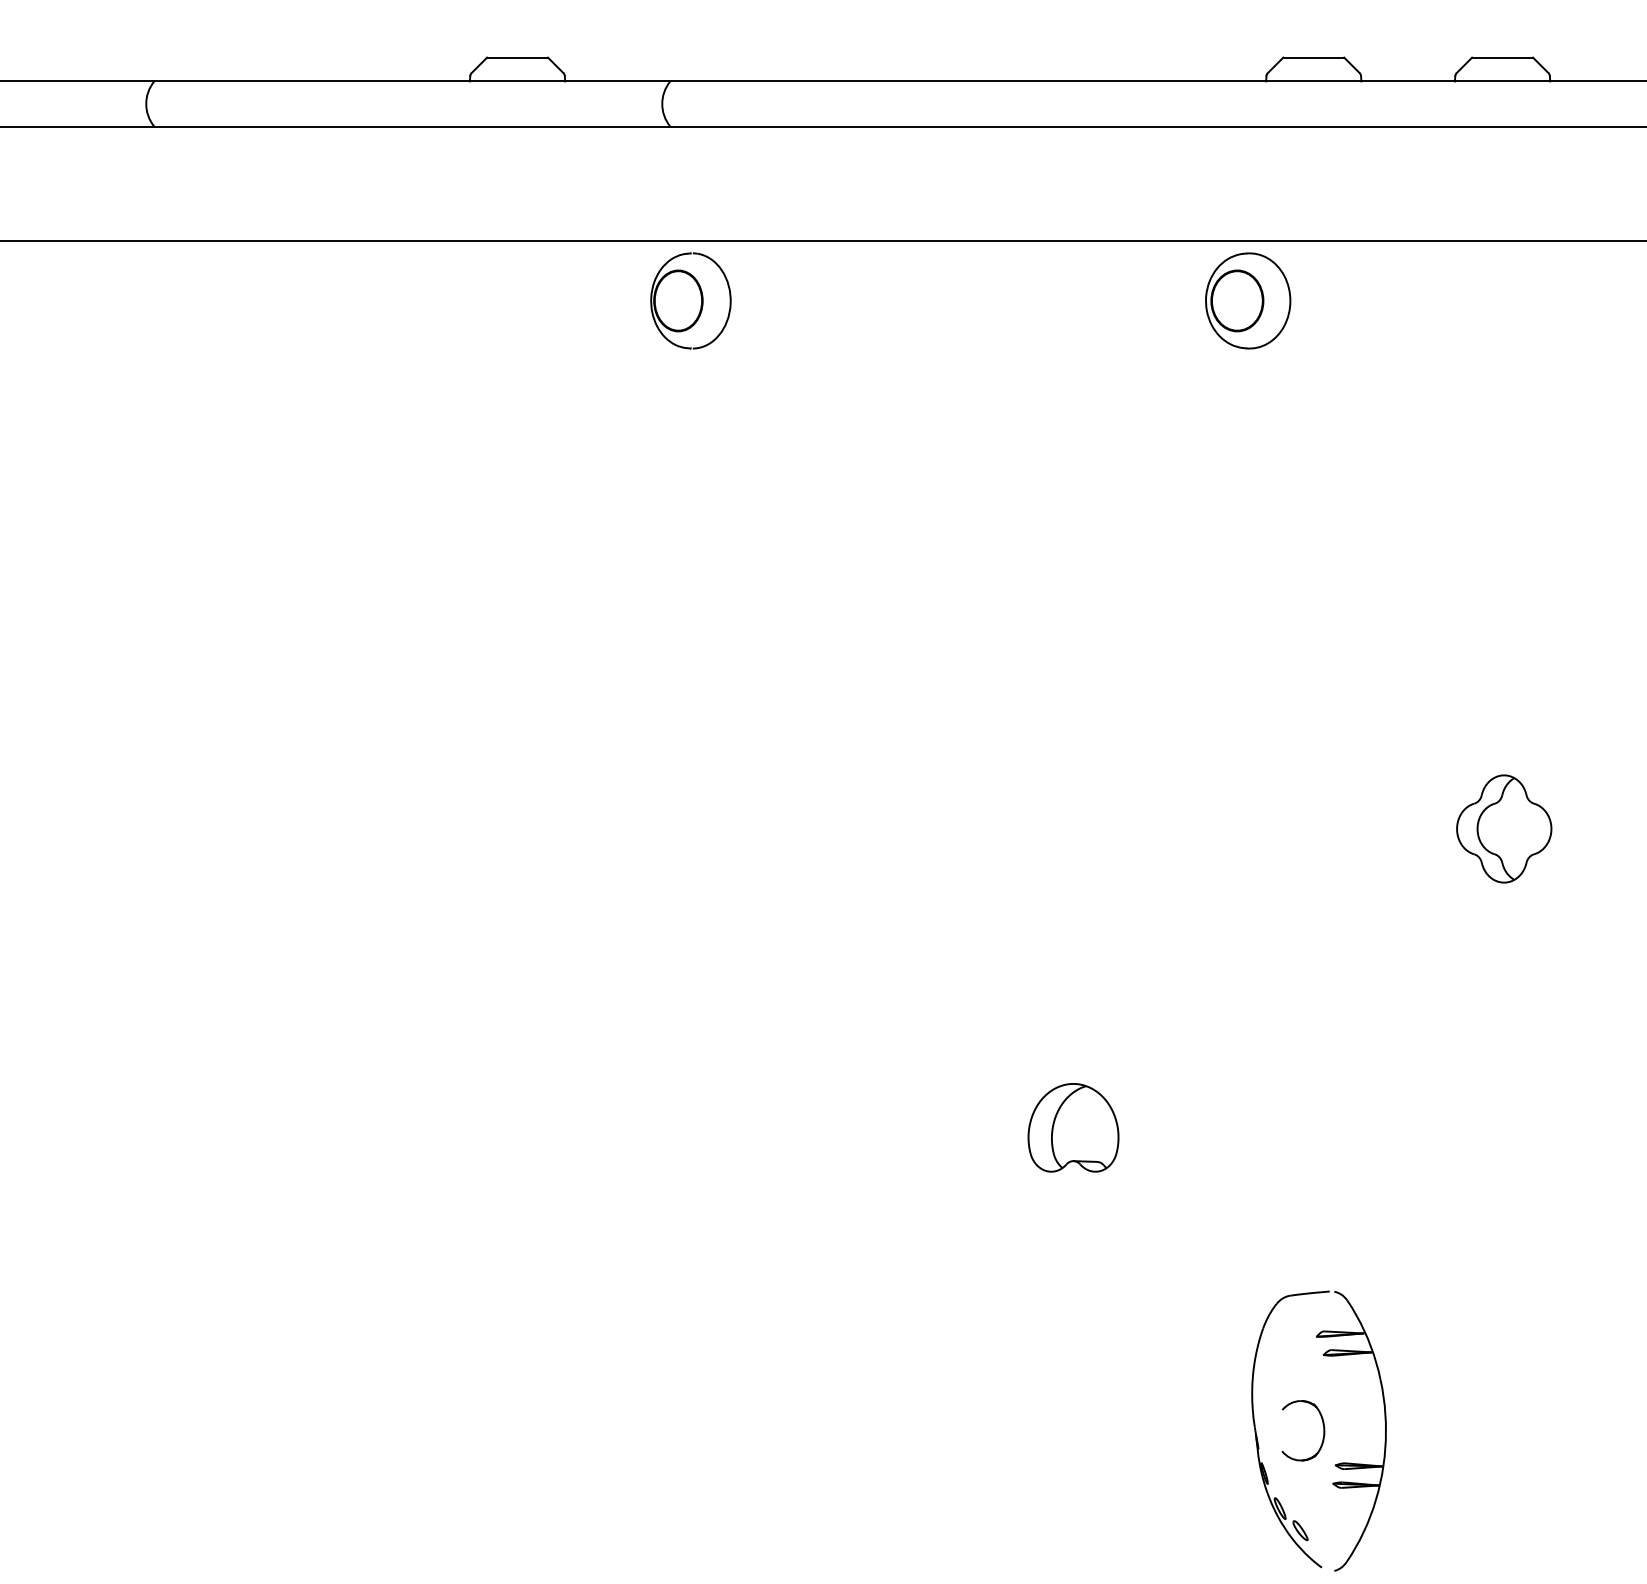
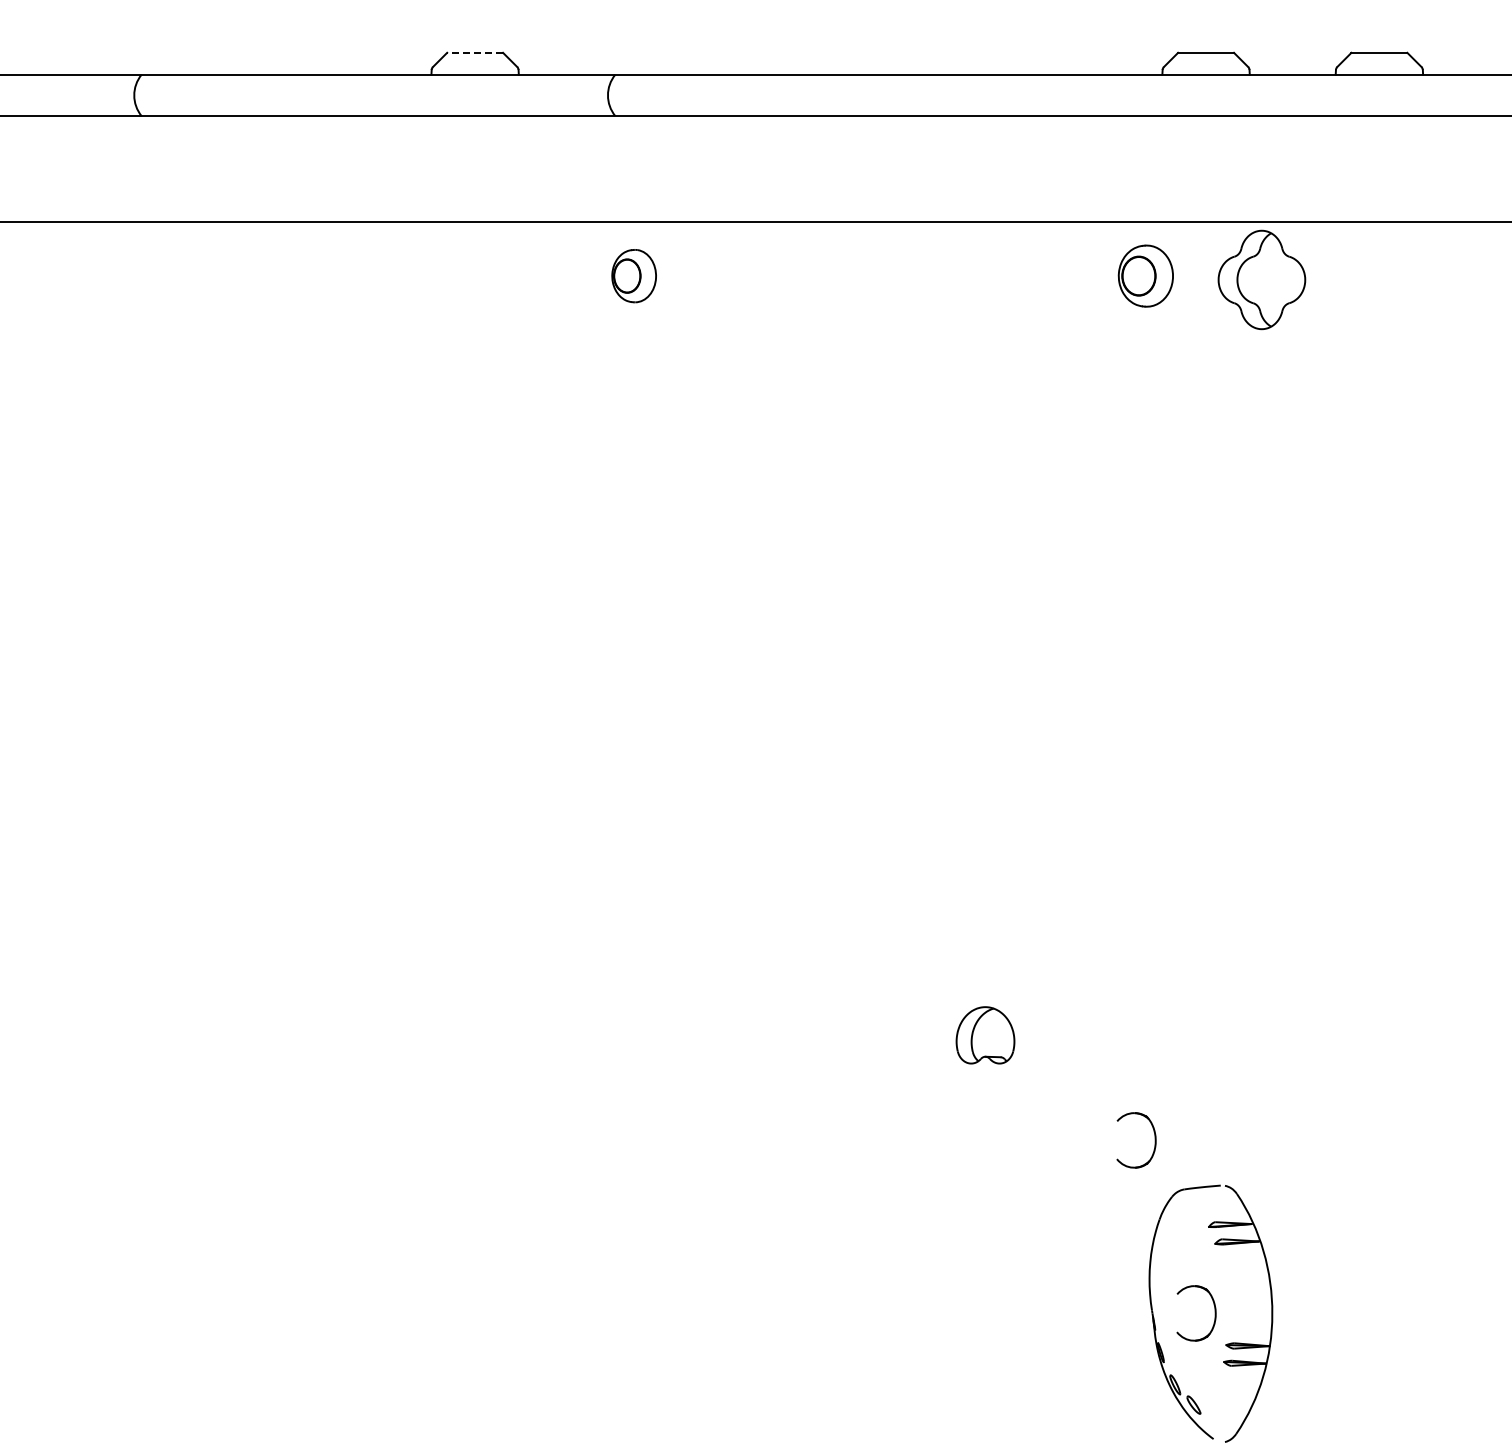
line: (517, 57) -> (475, 52), solid -> dashed
part: (690, 300) -> (633, 275), size x0.6
part: (1247, 300) -> (1145, 275), size x0.7
part: (1503, 828) -> (1261, 279), moved
part: (1073, 1128) -> (985, 1035), size x0.7
part: (1257, 1242) -> (1154, 1140), added

